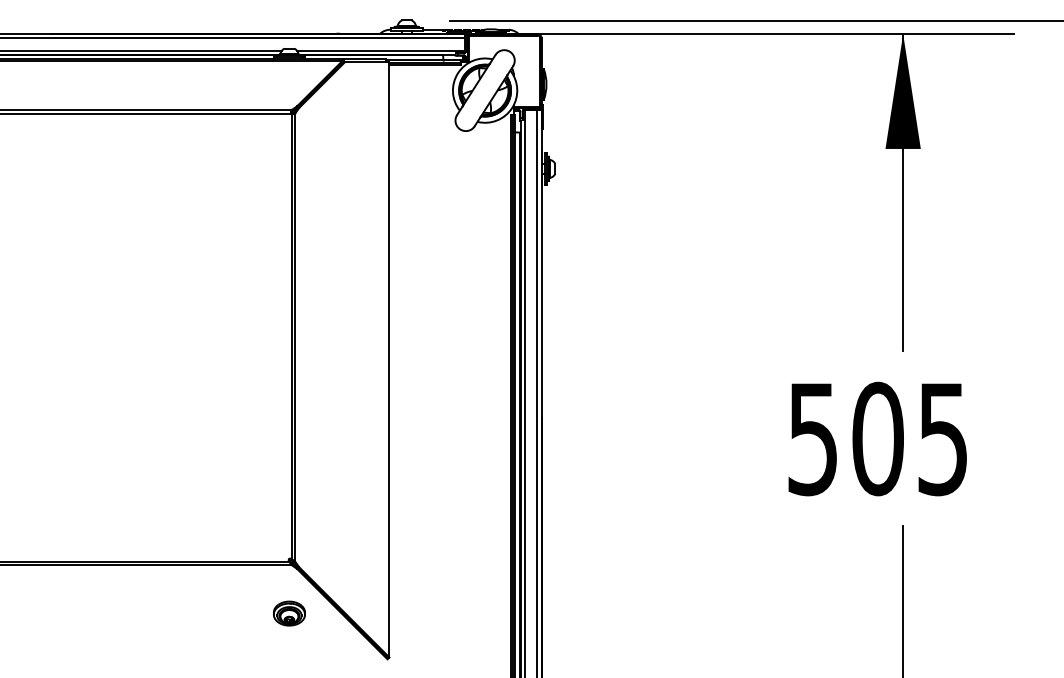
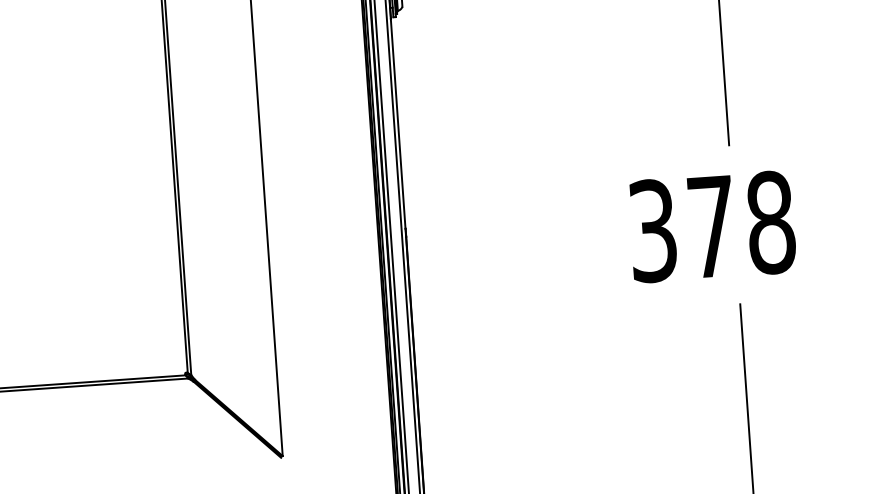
text: (878, 438) -> (712, 226), 505 -> 378
part: (289, 613) -> (189, 422), removed

